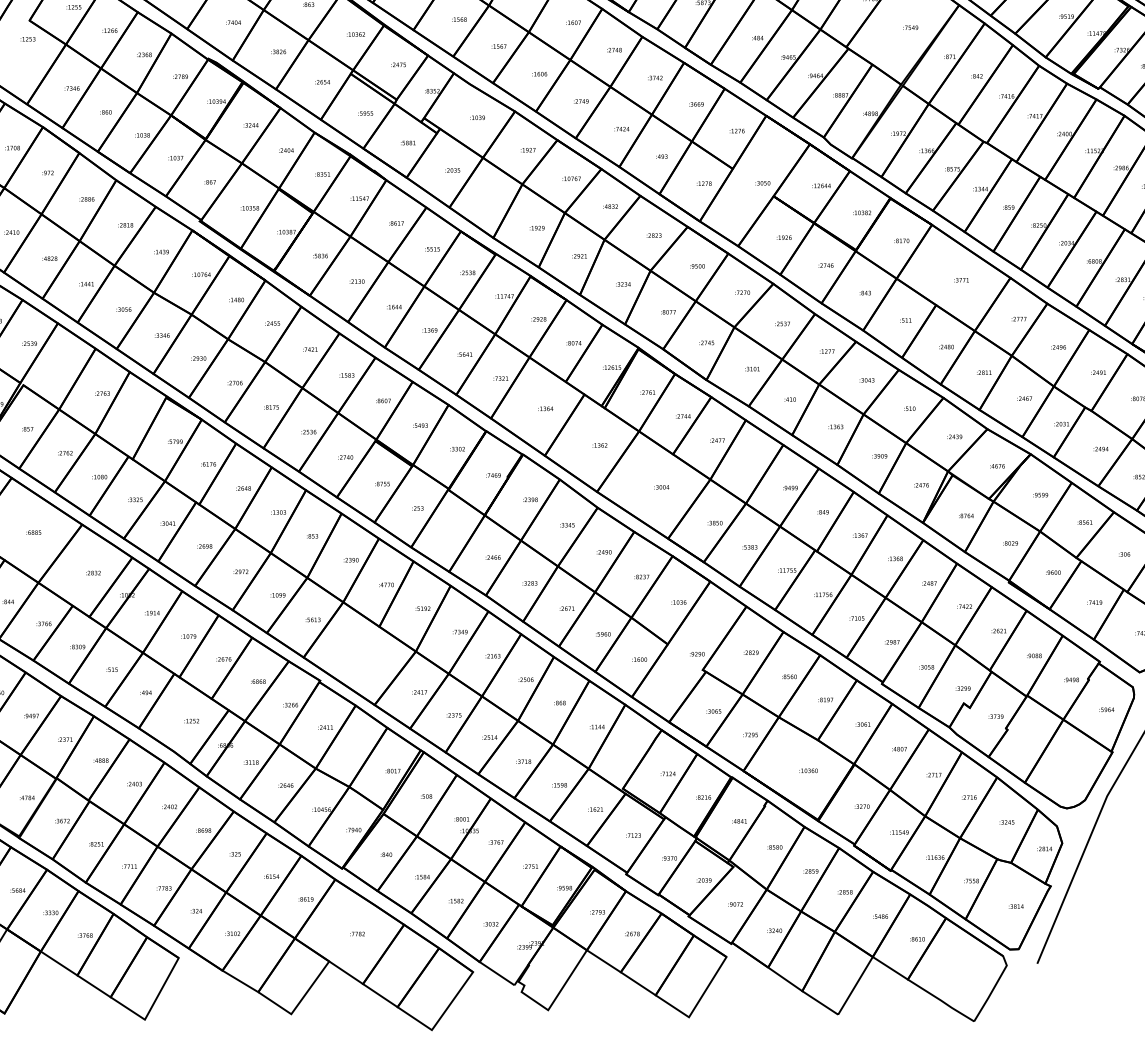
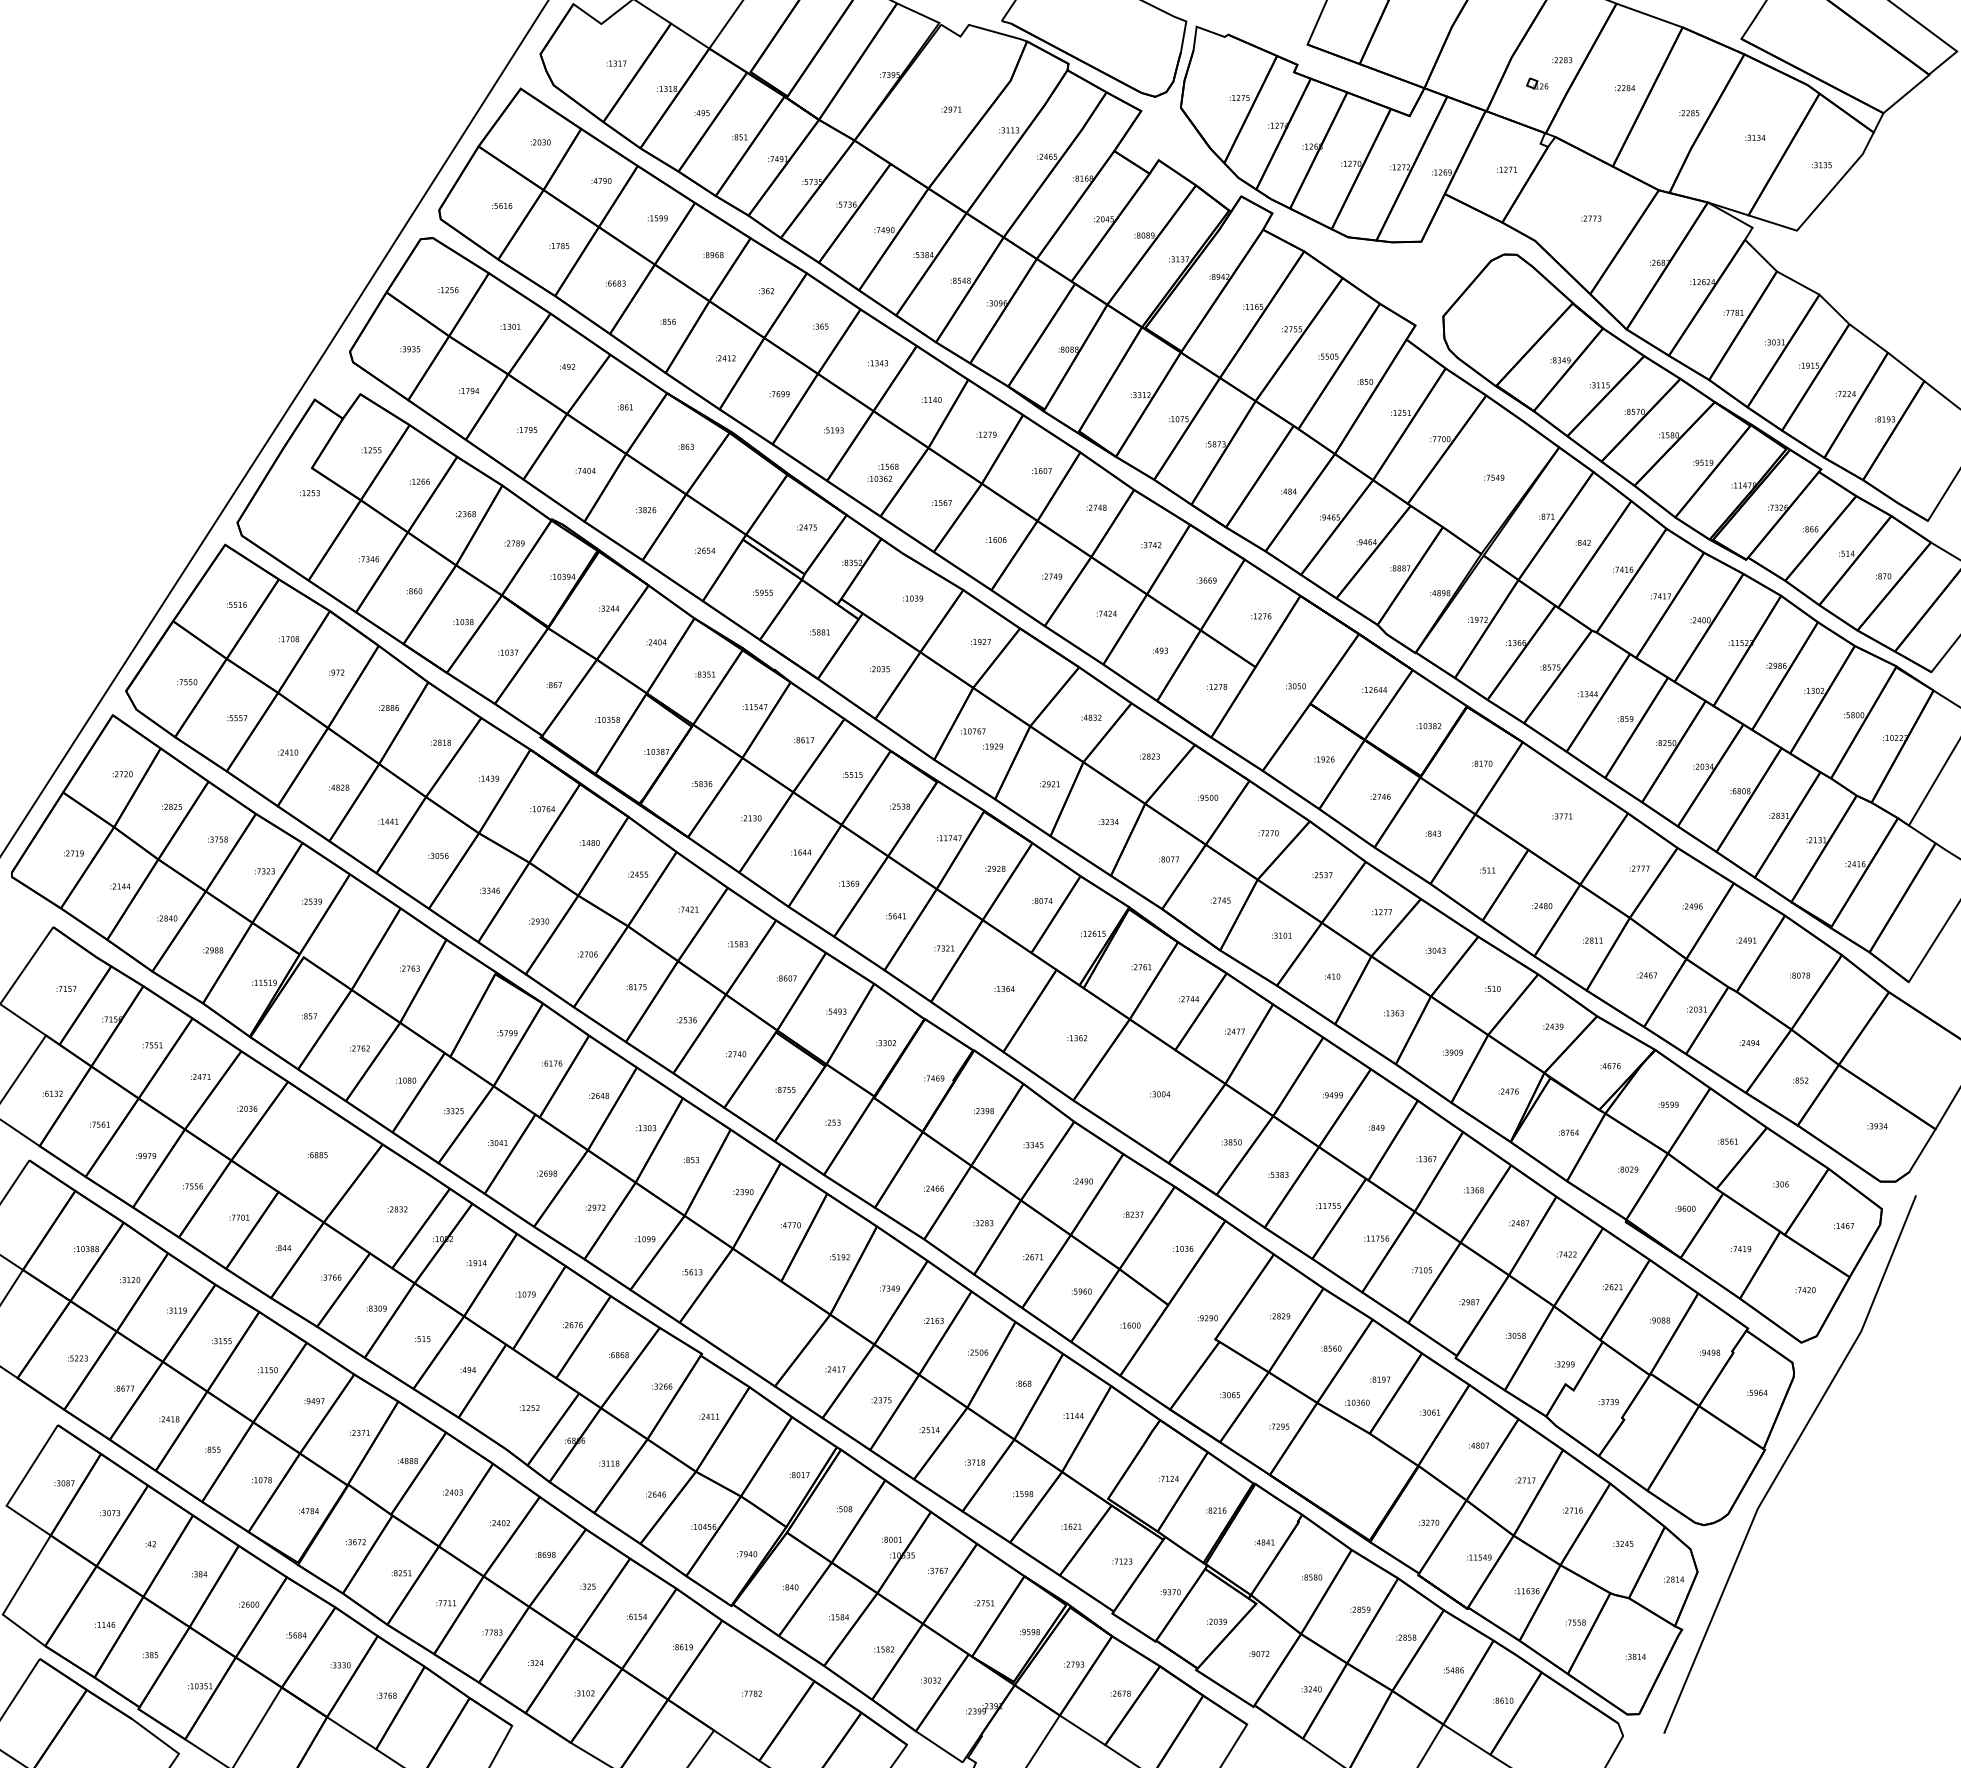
text: (355, 34) -> (879, 478), moved
text: (571, 178) -> (973, 731), moved
text: (808, 770) -> (1357, 1402), moved

